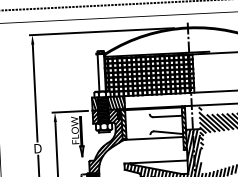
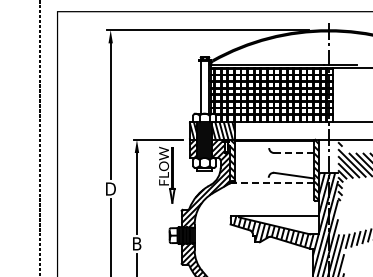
line: (167, 116) -> (294, 153), solid -> dashed
line: (152, 138) -> (271, 182), solid -> dashed

